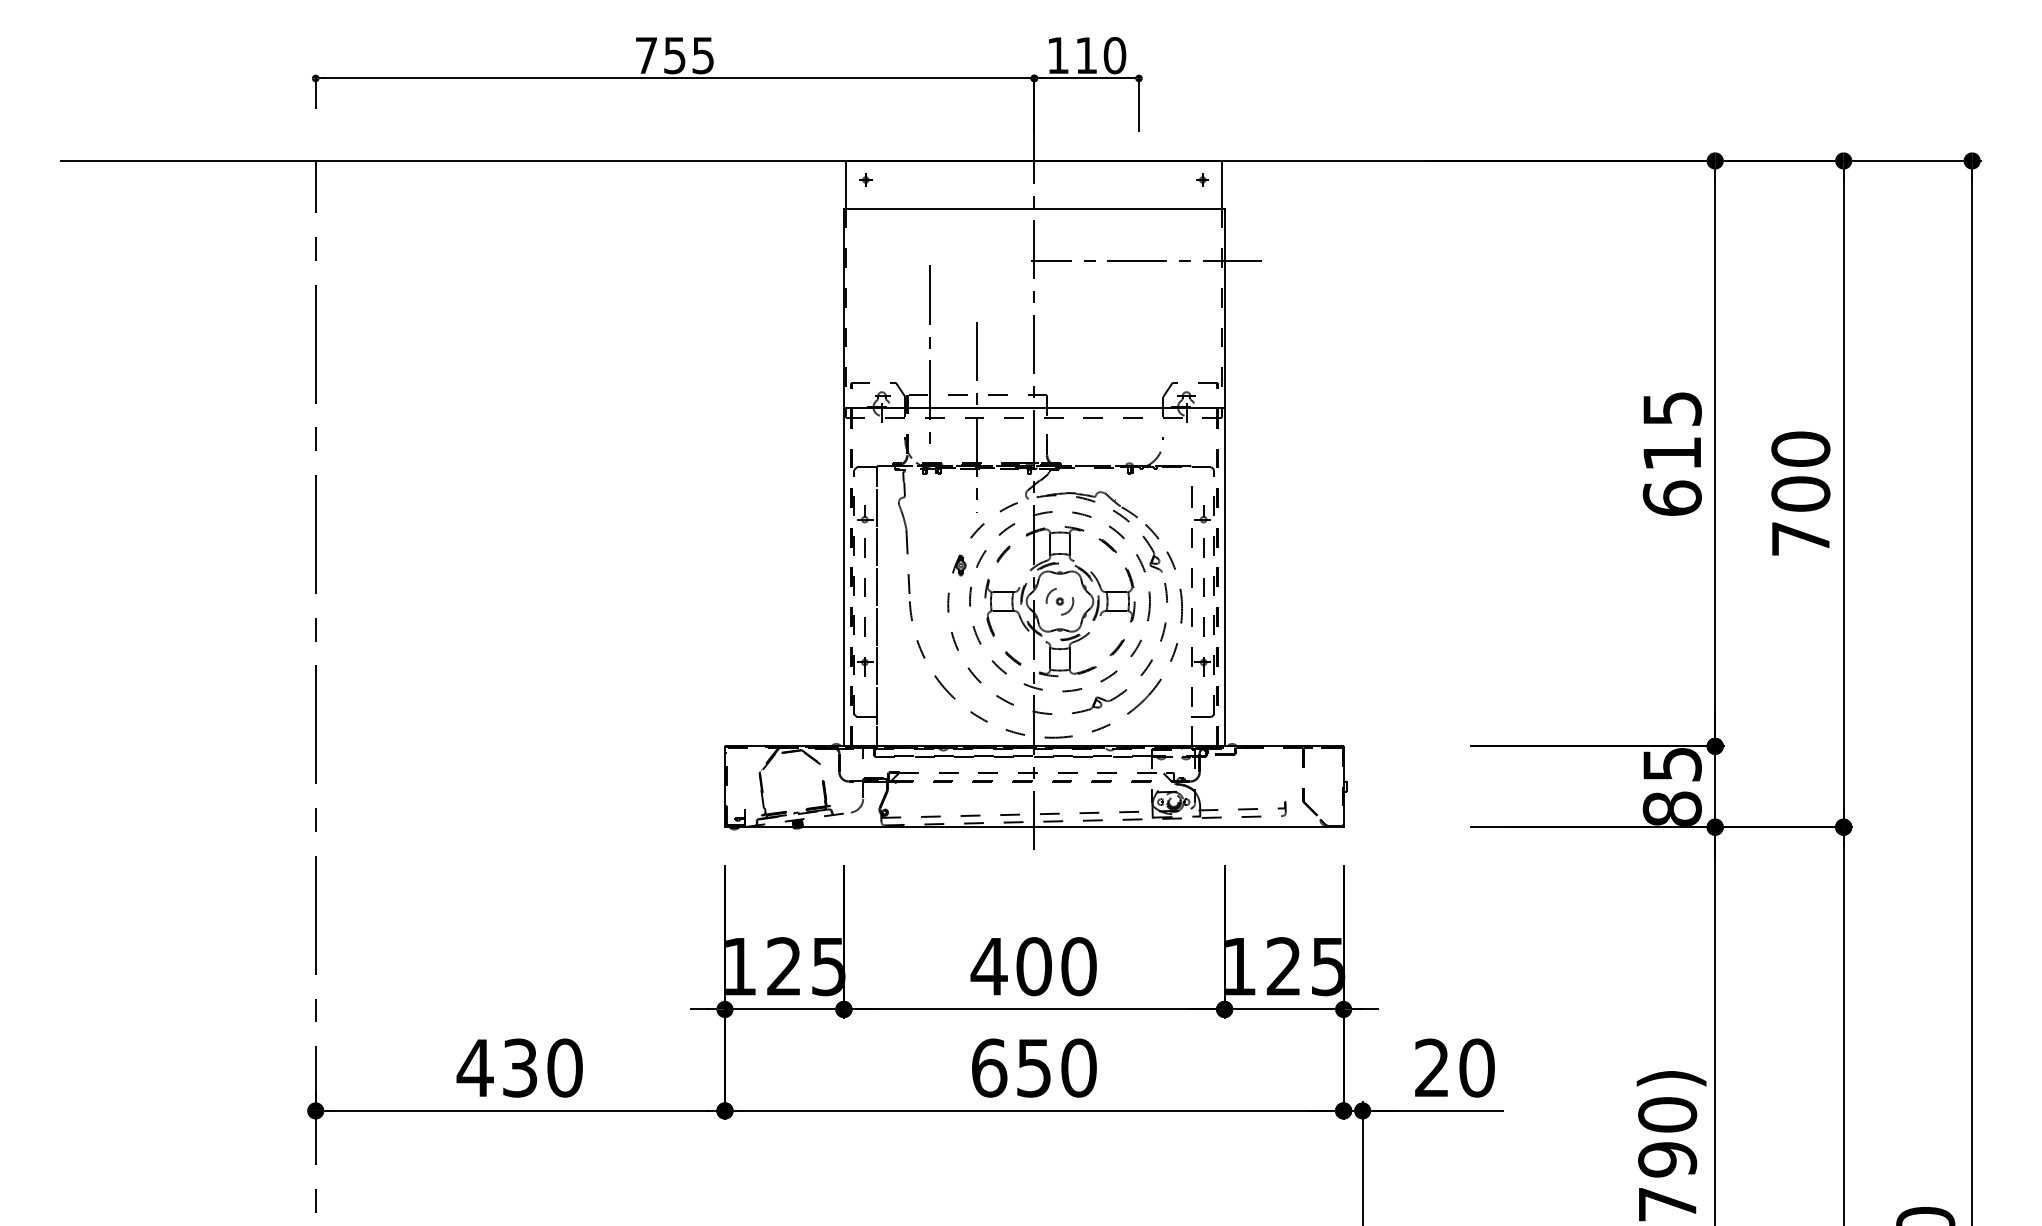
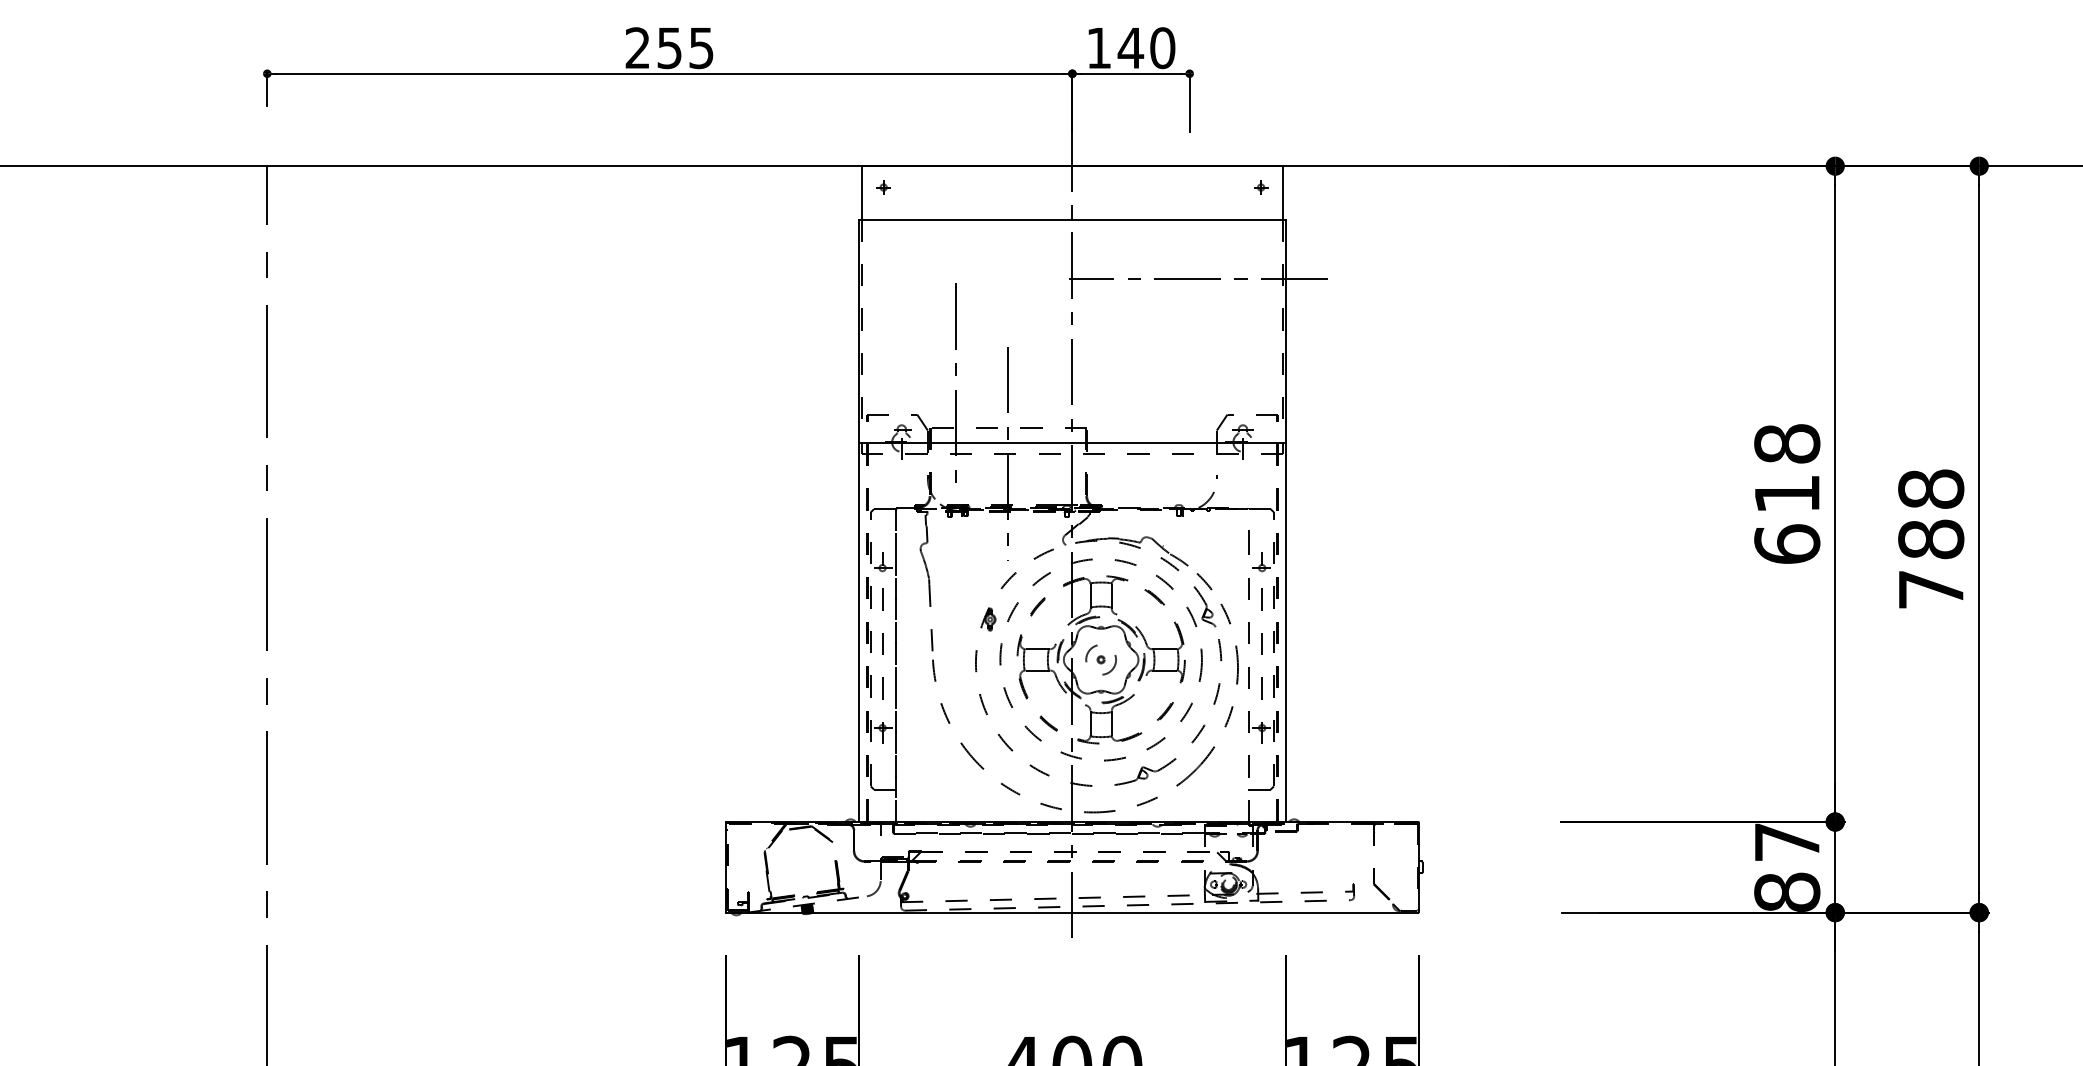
text: (645, 54) -> (636, 46), 755 -> 255
text: (1086, 55) -> (1130, 48), 110 -> 140
text: (1671, 408) -> (1786, 443), 615 -> 618
text: (1800, 471) -> (1930, 514), 700 -> 788
text: (1672, 764) -> (1787, 842), 85 -> 87

